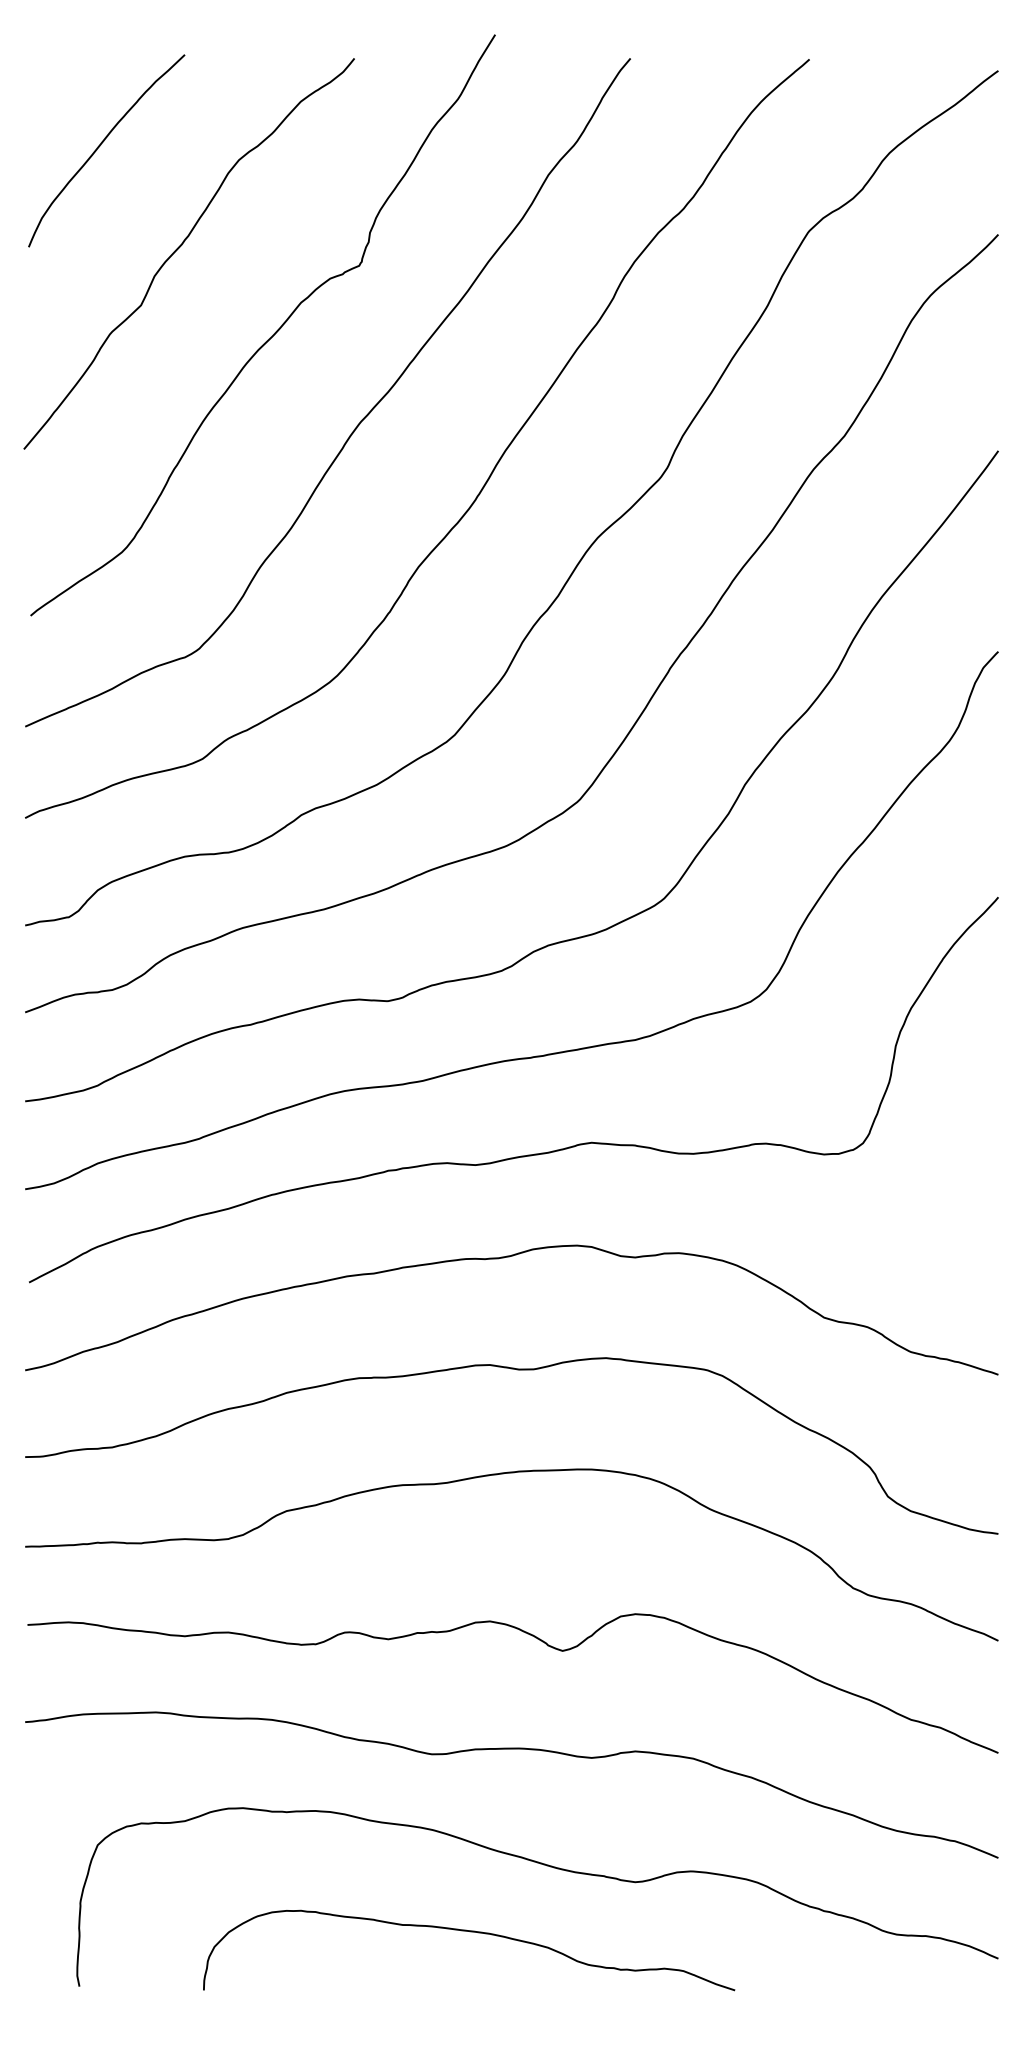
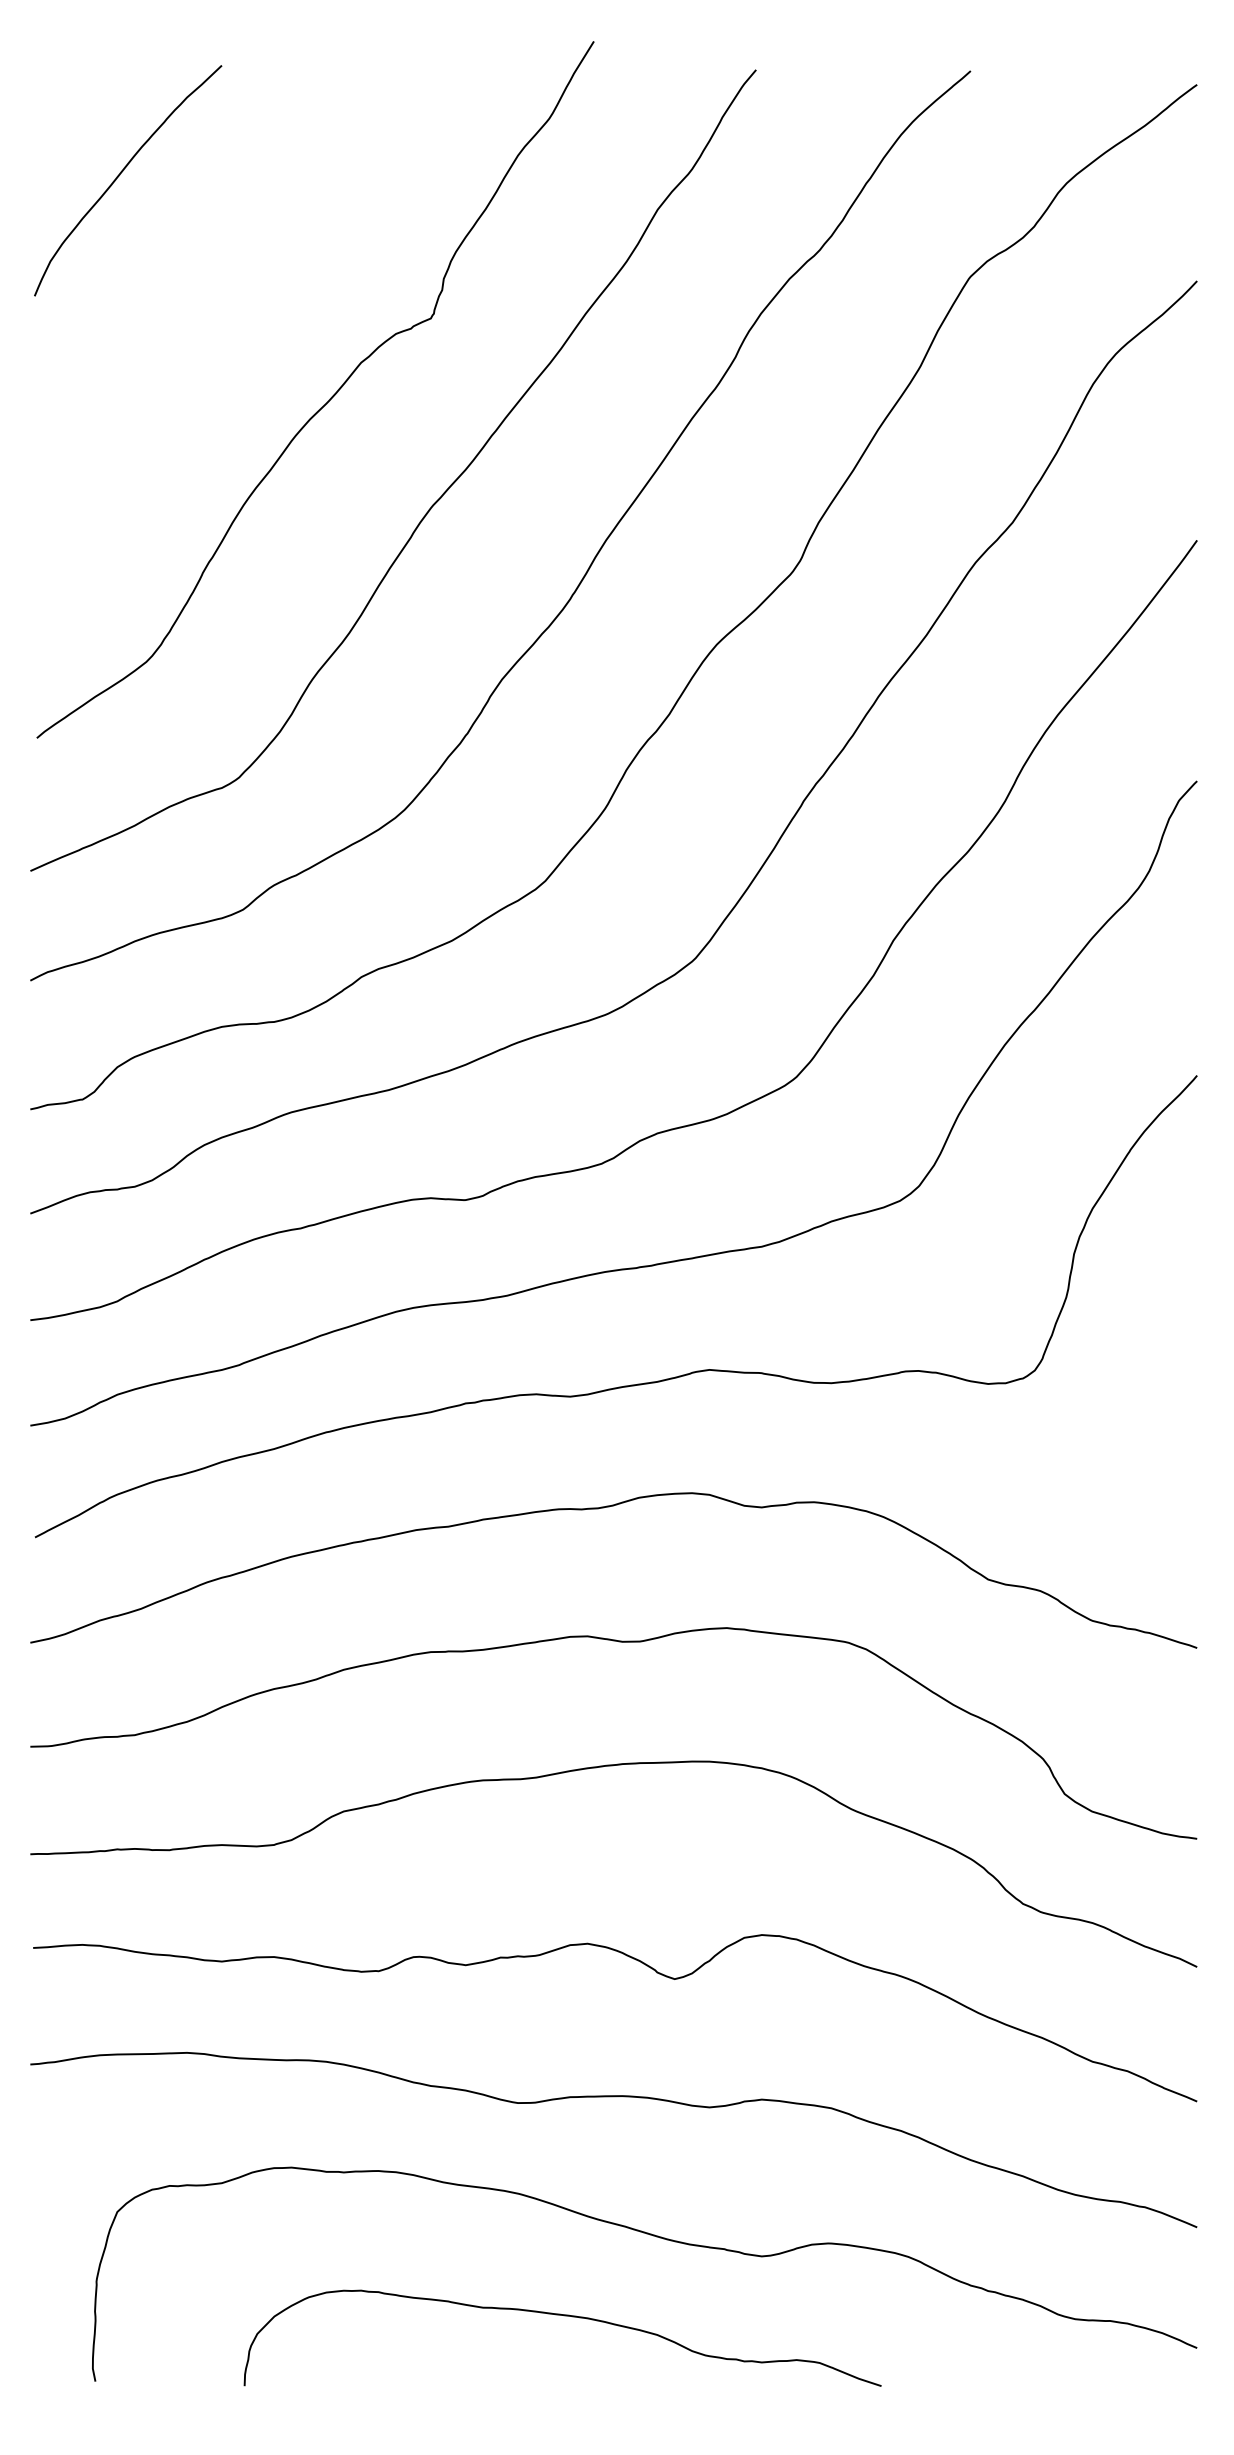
curve: (181, 246) -> (217, 295), removed

